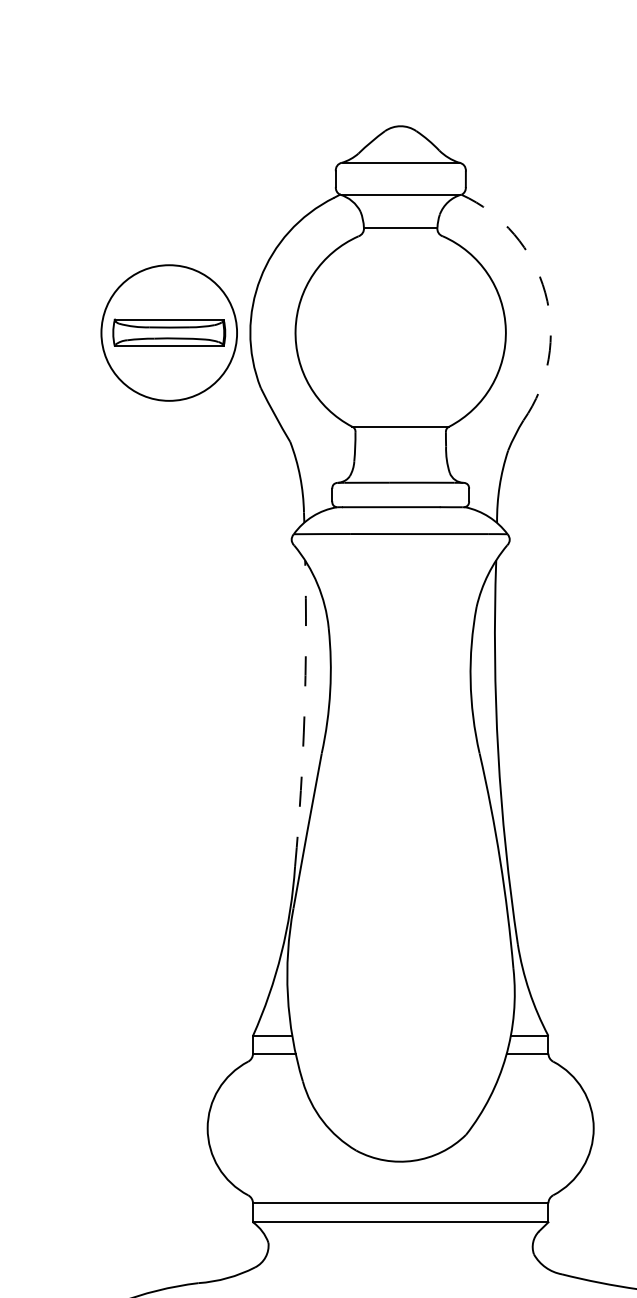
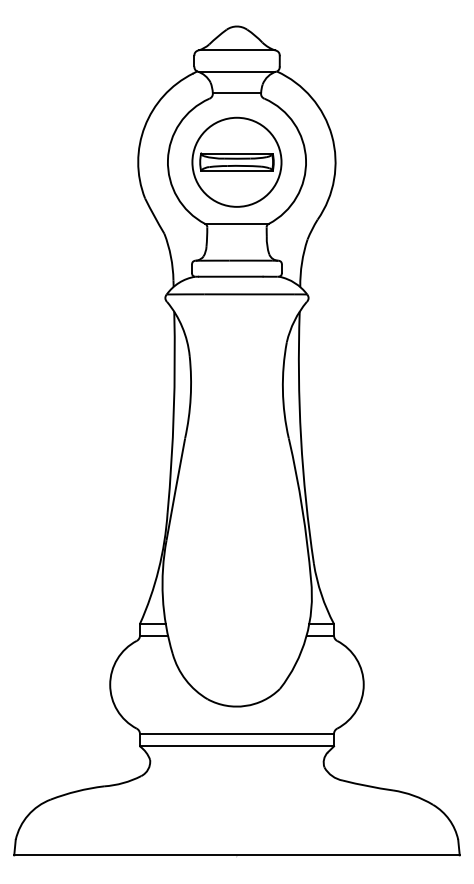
arc: (544, 292) -> (331, 135), dashed -> solid
part: (168, 331) -> (236, 161), moved
arc: (304, 713) -> (173, 412), dashed -> solid

